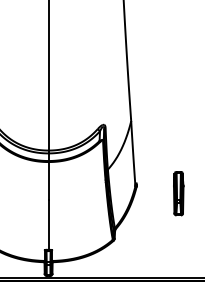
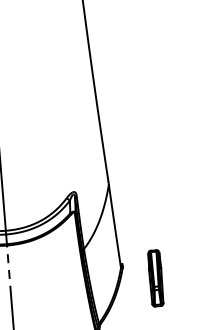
line: (48, 180) -> (8, 269), solid -> dashed
part: (178, 193) -> (155, 278), moved

